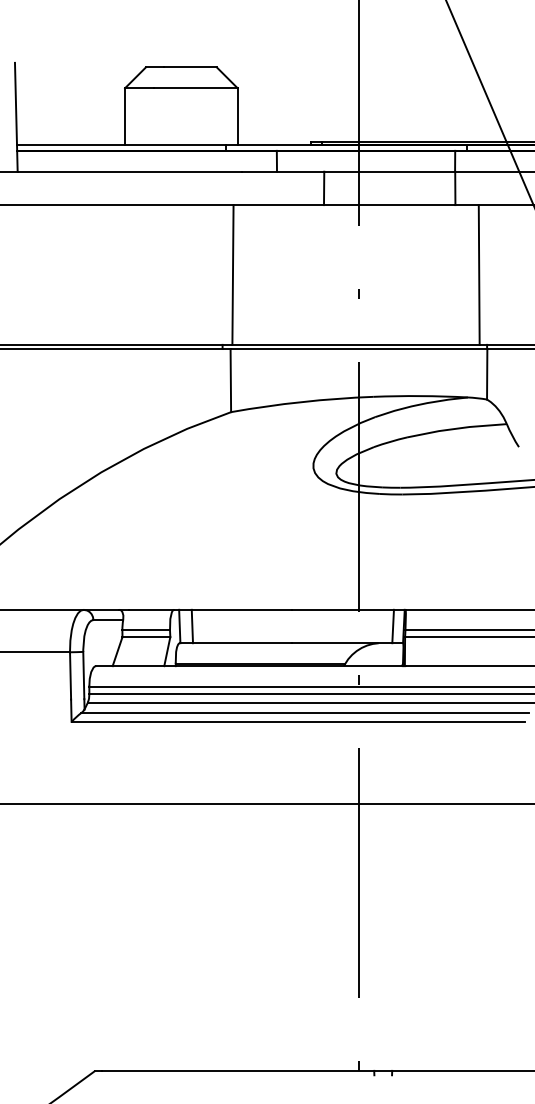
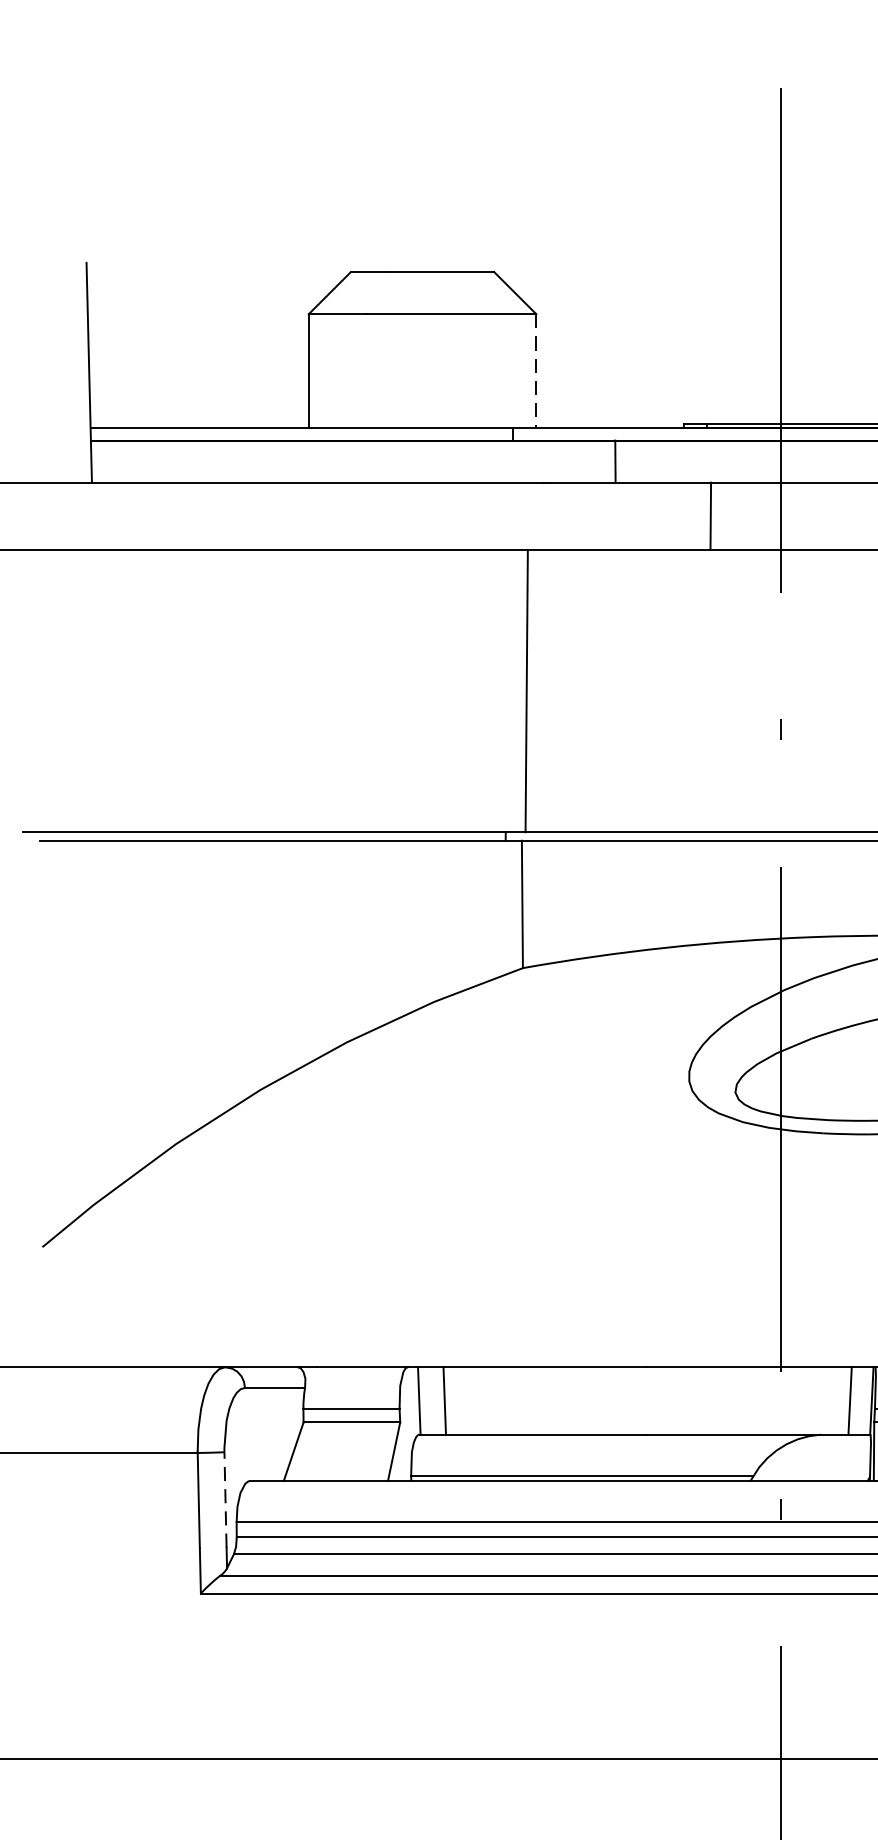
line: (237, 116) -> (535, 371), solid -> dashed
line: (83, 675) -> (224, 1499), solid -> dashed

